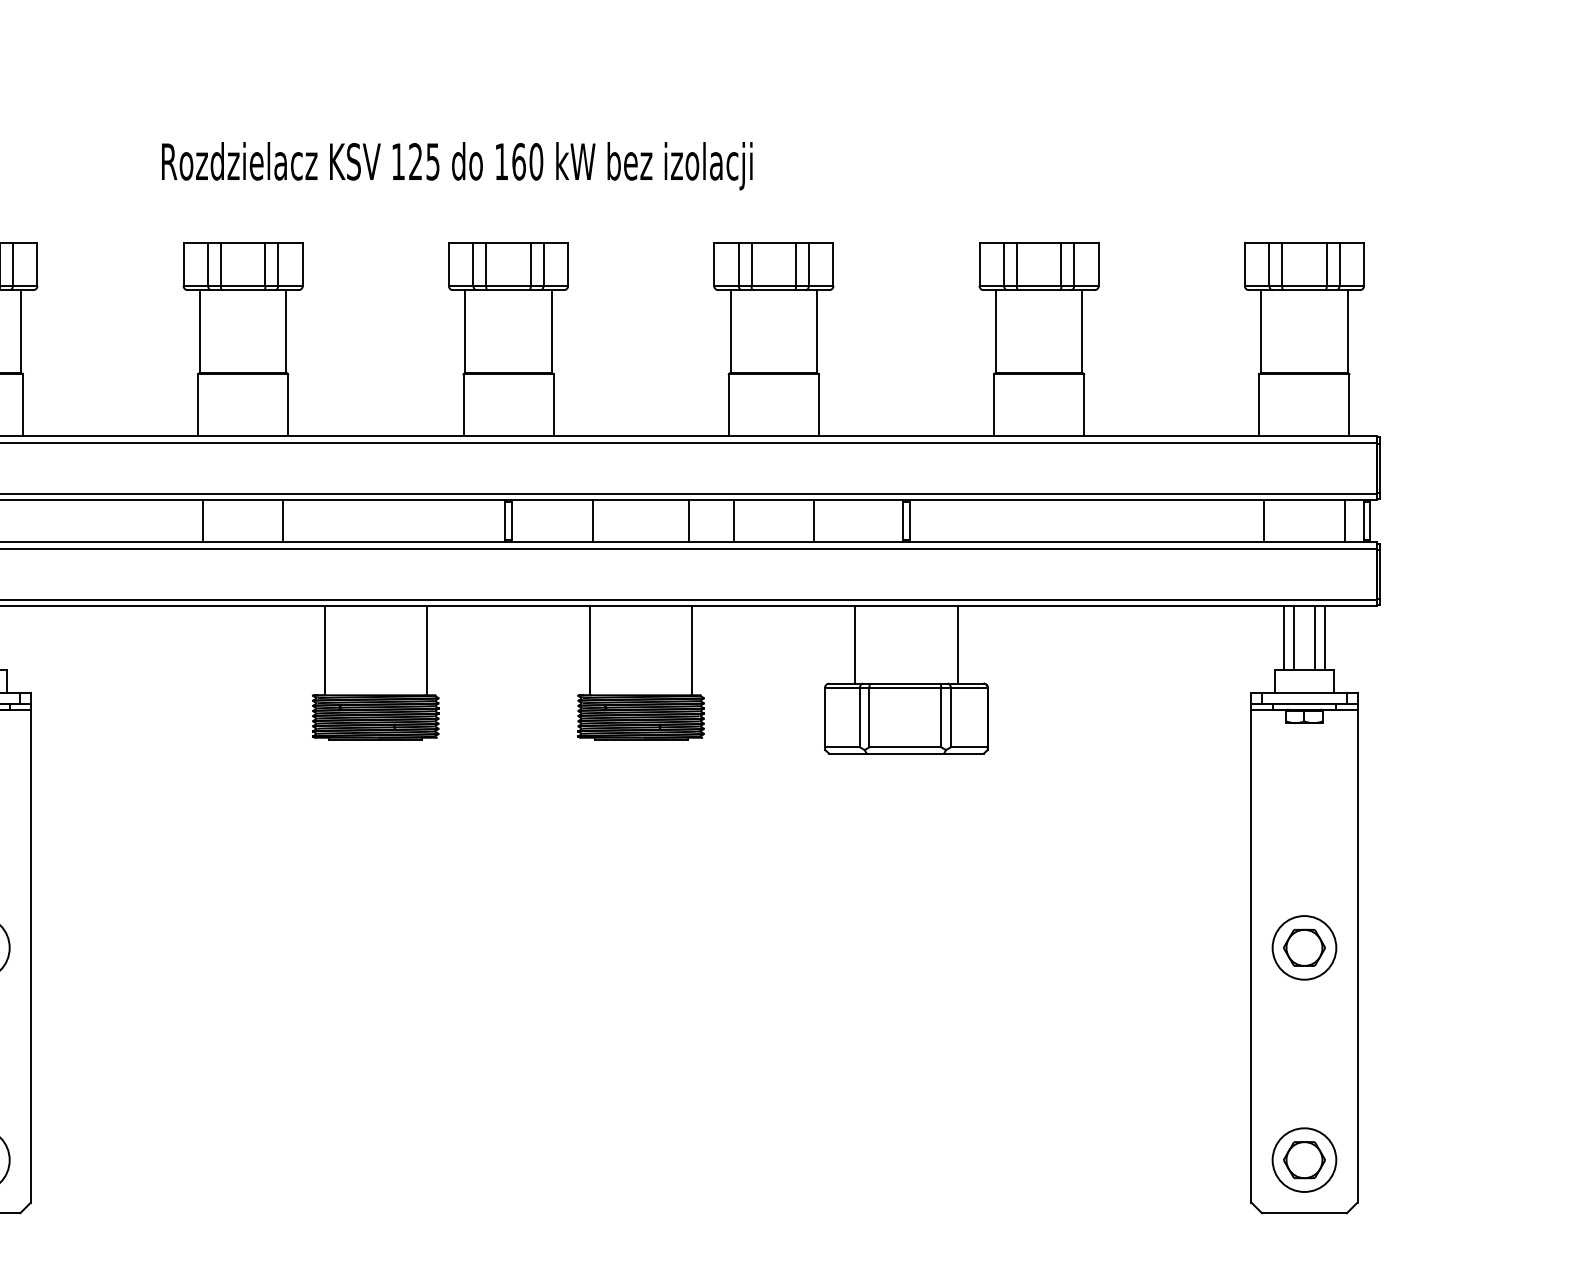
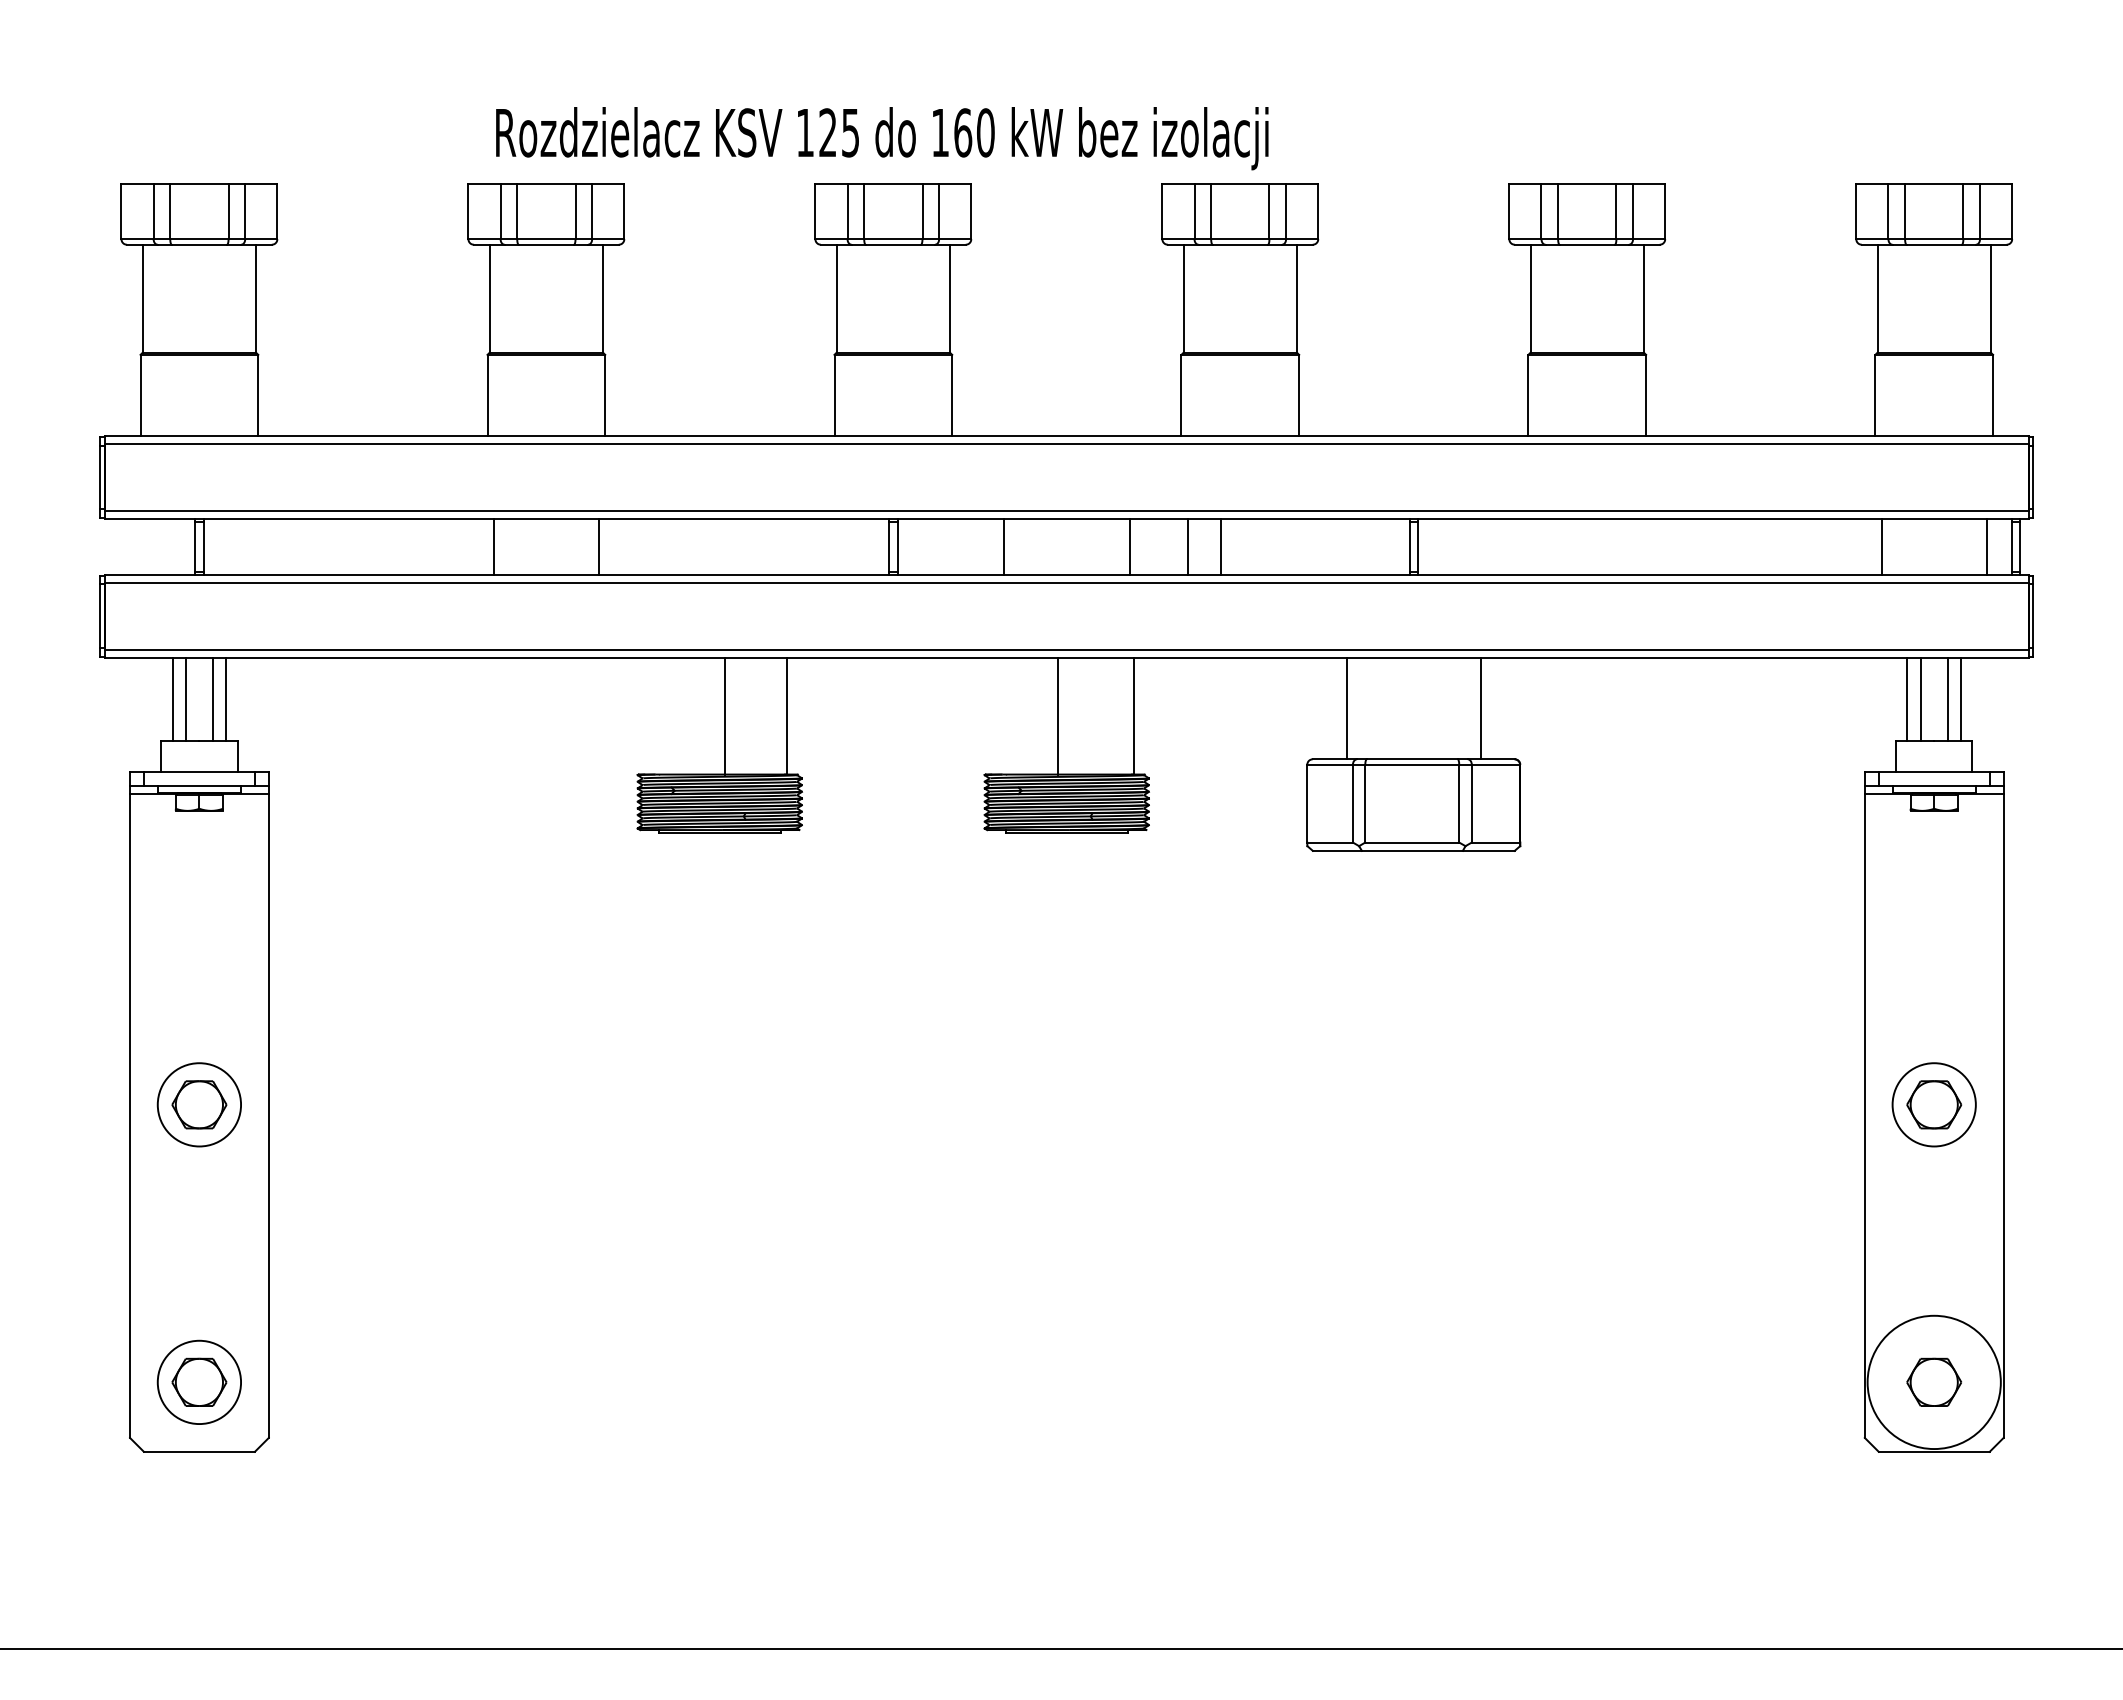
text: (457, 166) -> (882, 138), moved
line: (813, 520) -> (1220, 546), moved
line: (324, 650) -> (724, 715), moved
line: (589, 650) -> (1057, 715), moved
circle: (1303, 1160) -> (1933, 1382), size x1.6

